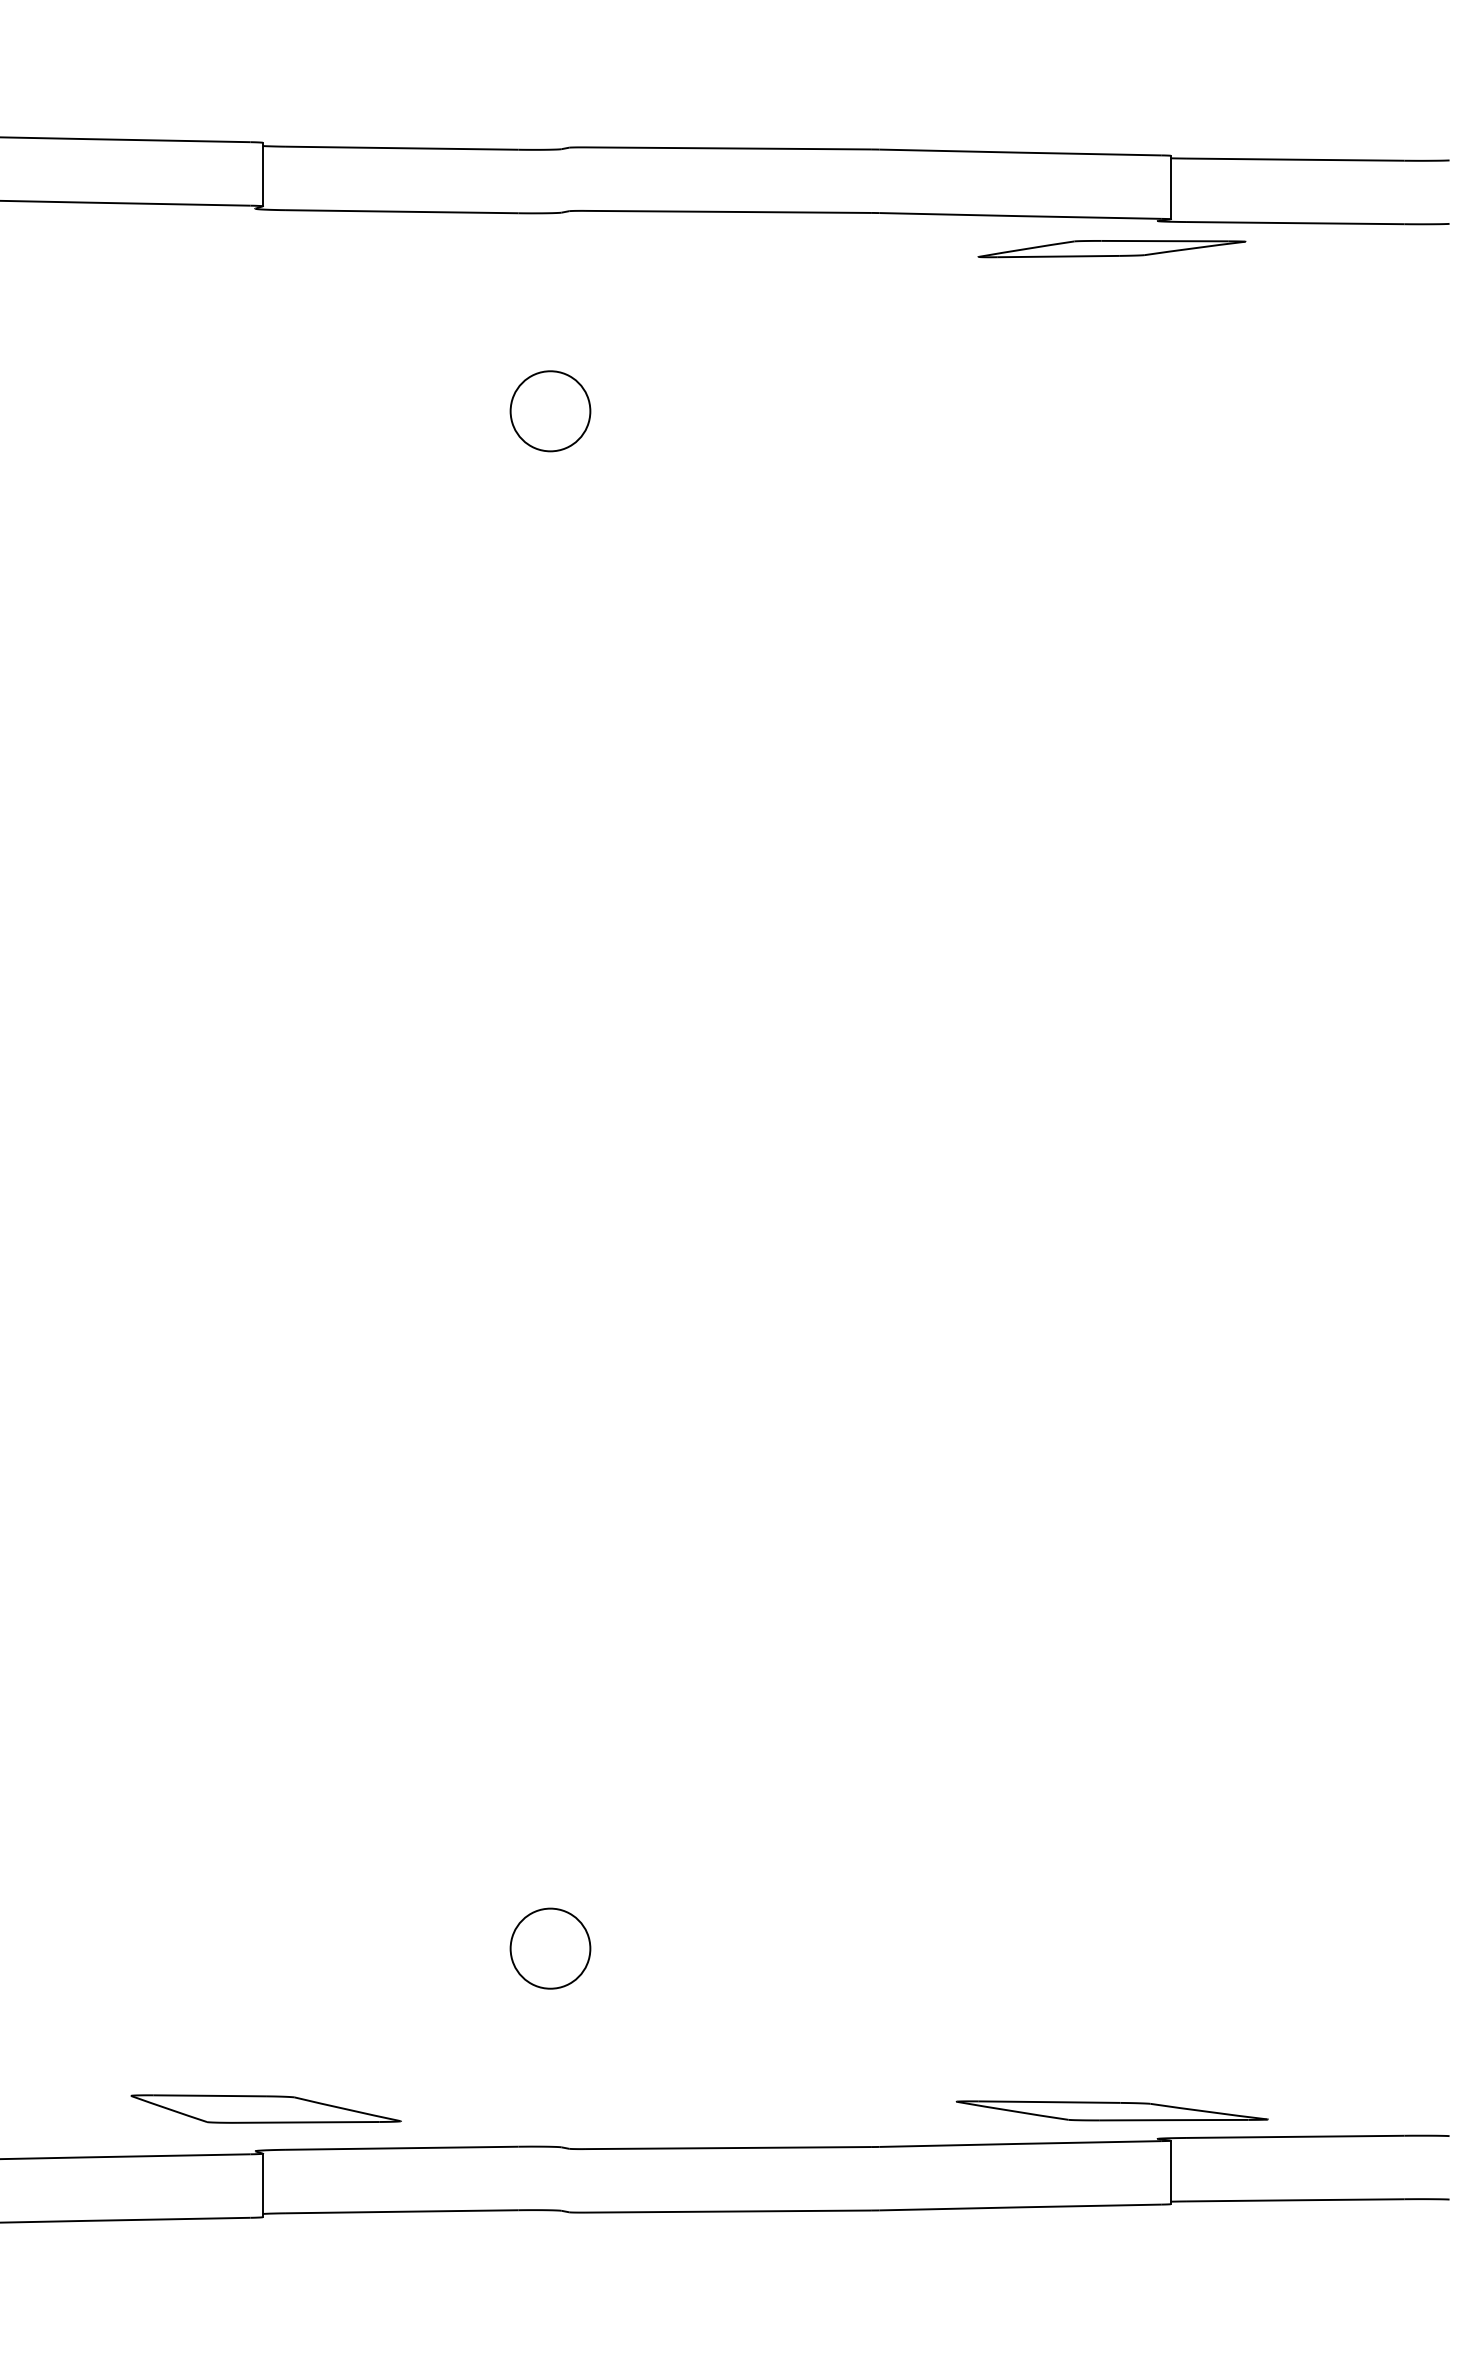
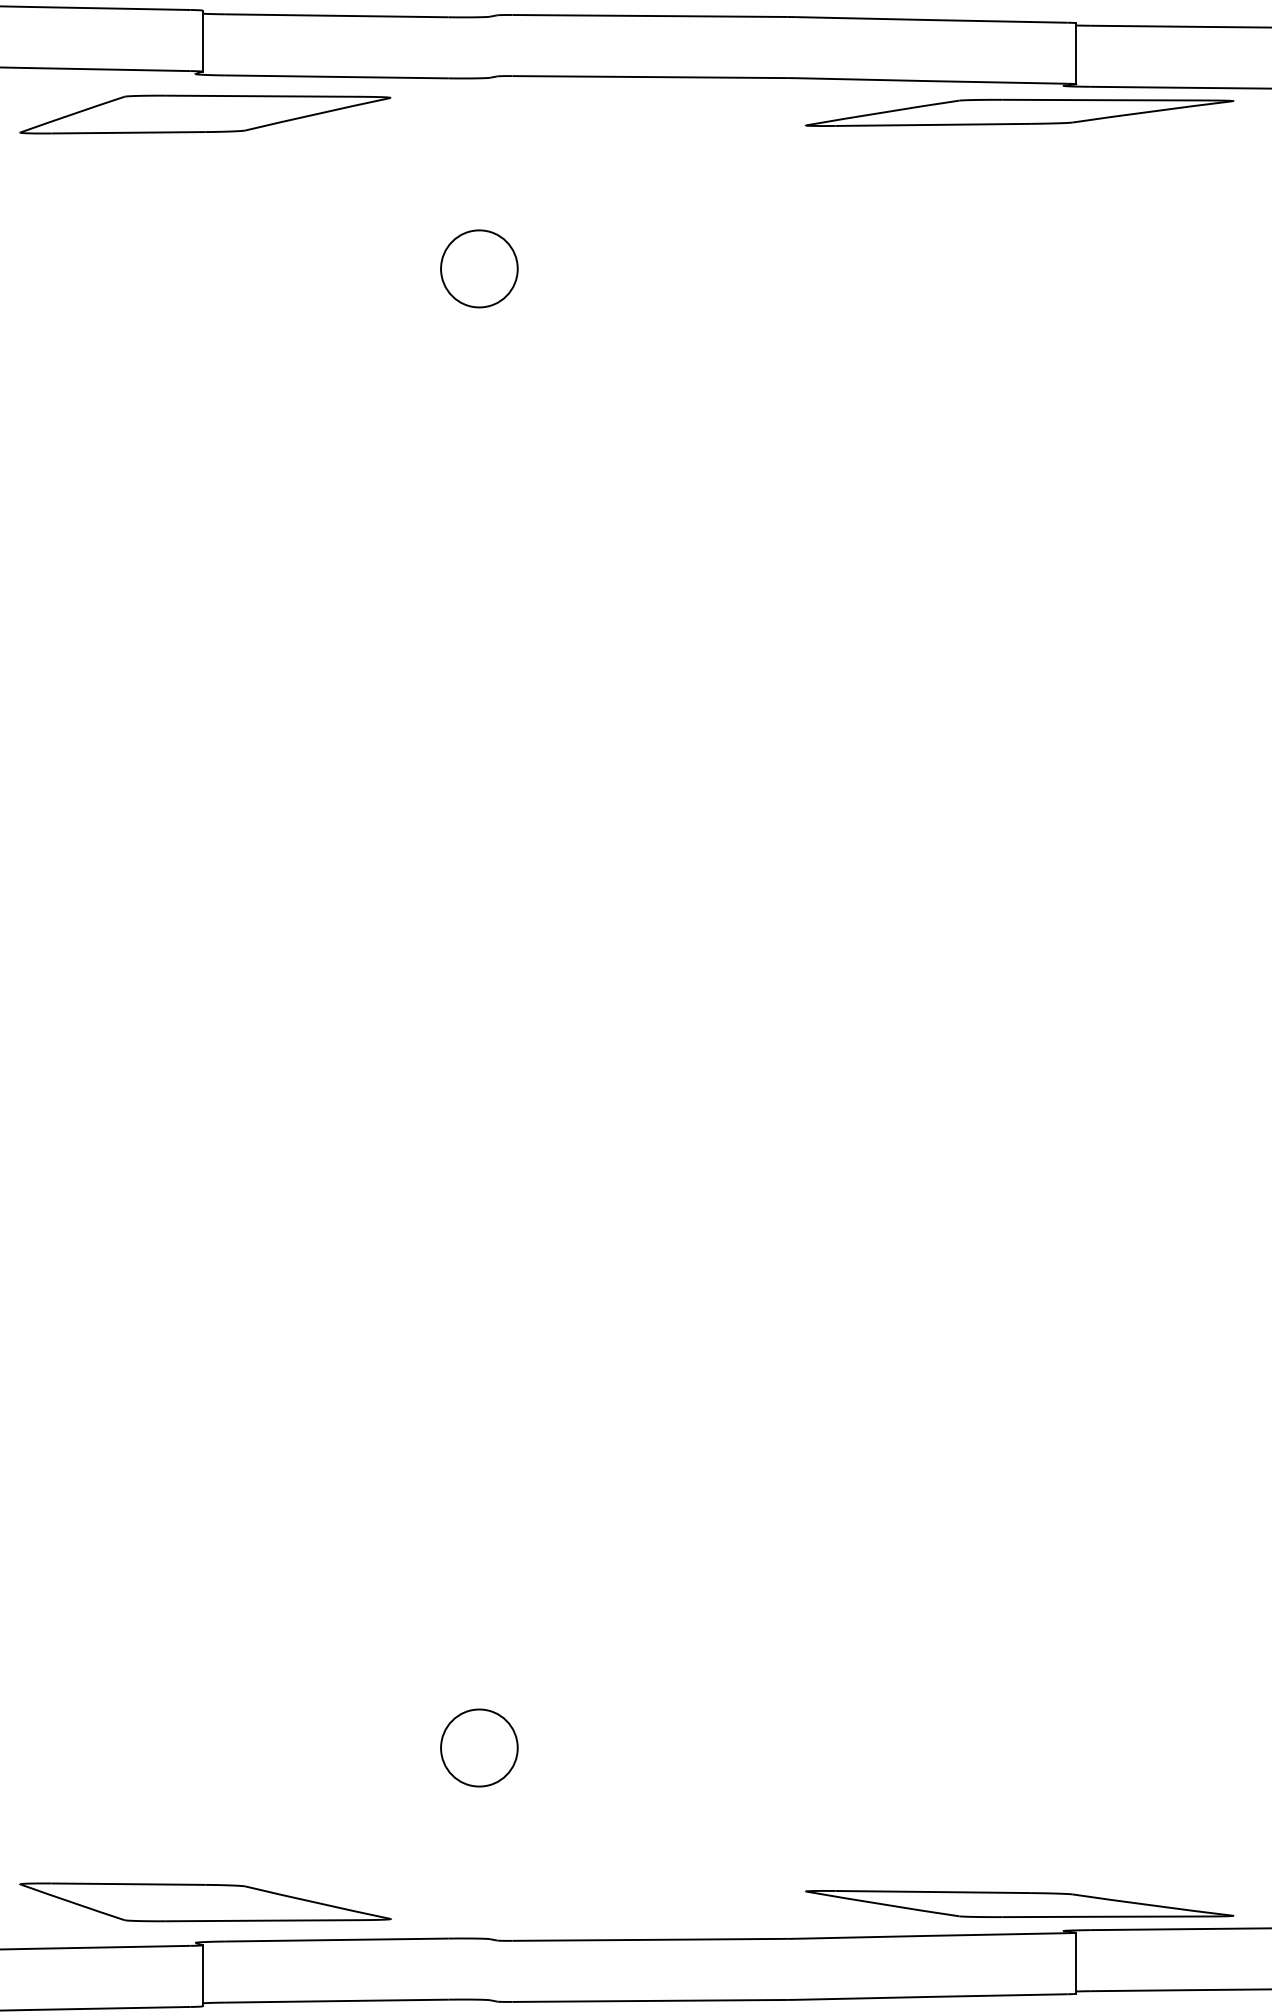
part: (1111, 248) -> (1019, 112), size x1.67
part: (265, 250) -> (205, 114), added
part: (265, 2108) -> (205, 1901), size x1.43
part: (1112, 2110) -> (1020, 1903), size x1.43

